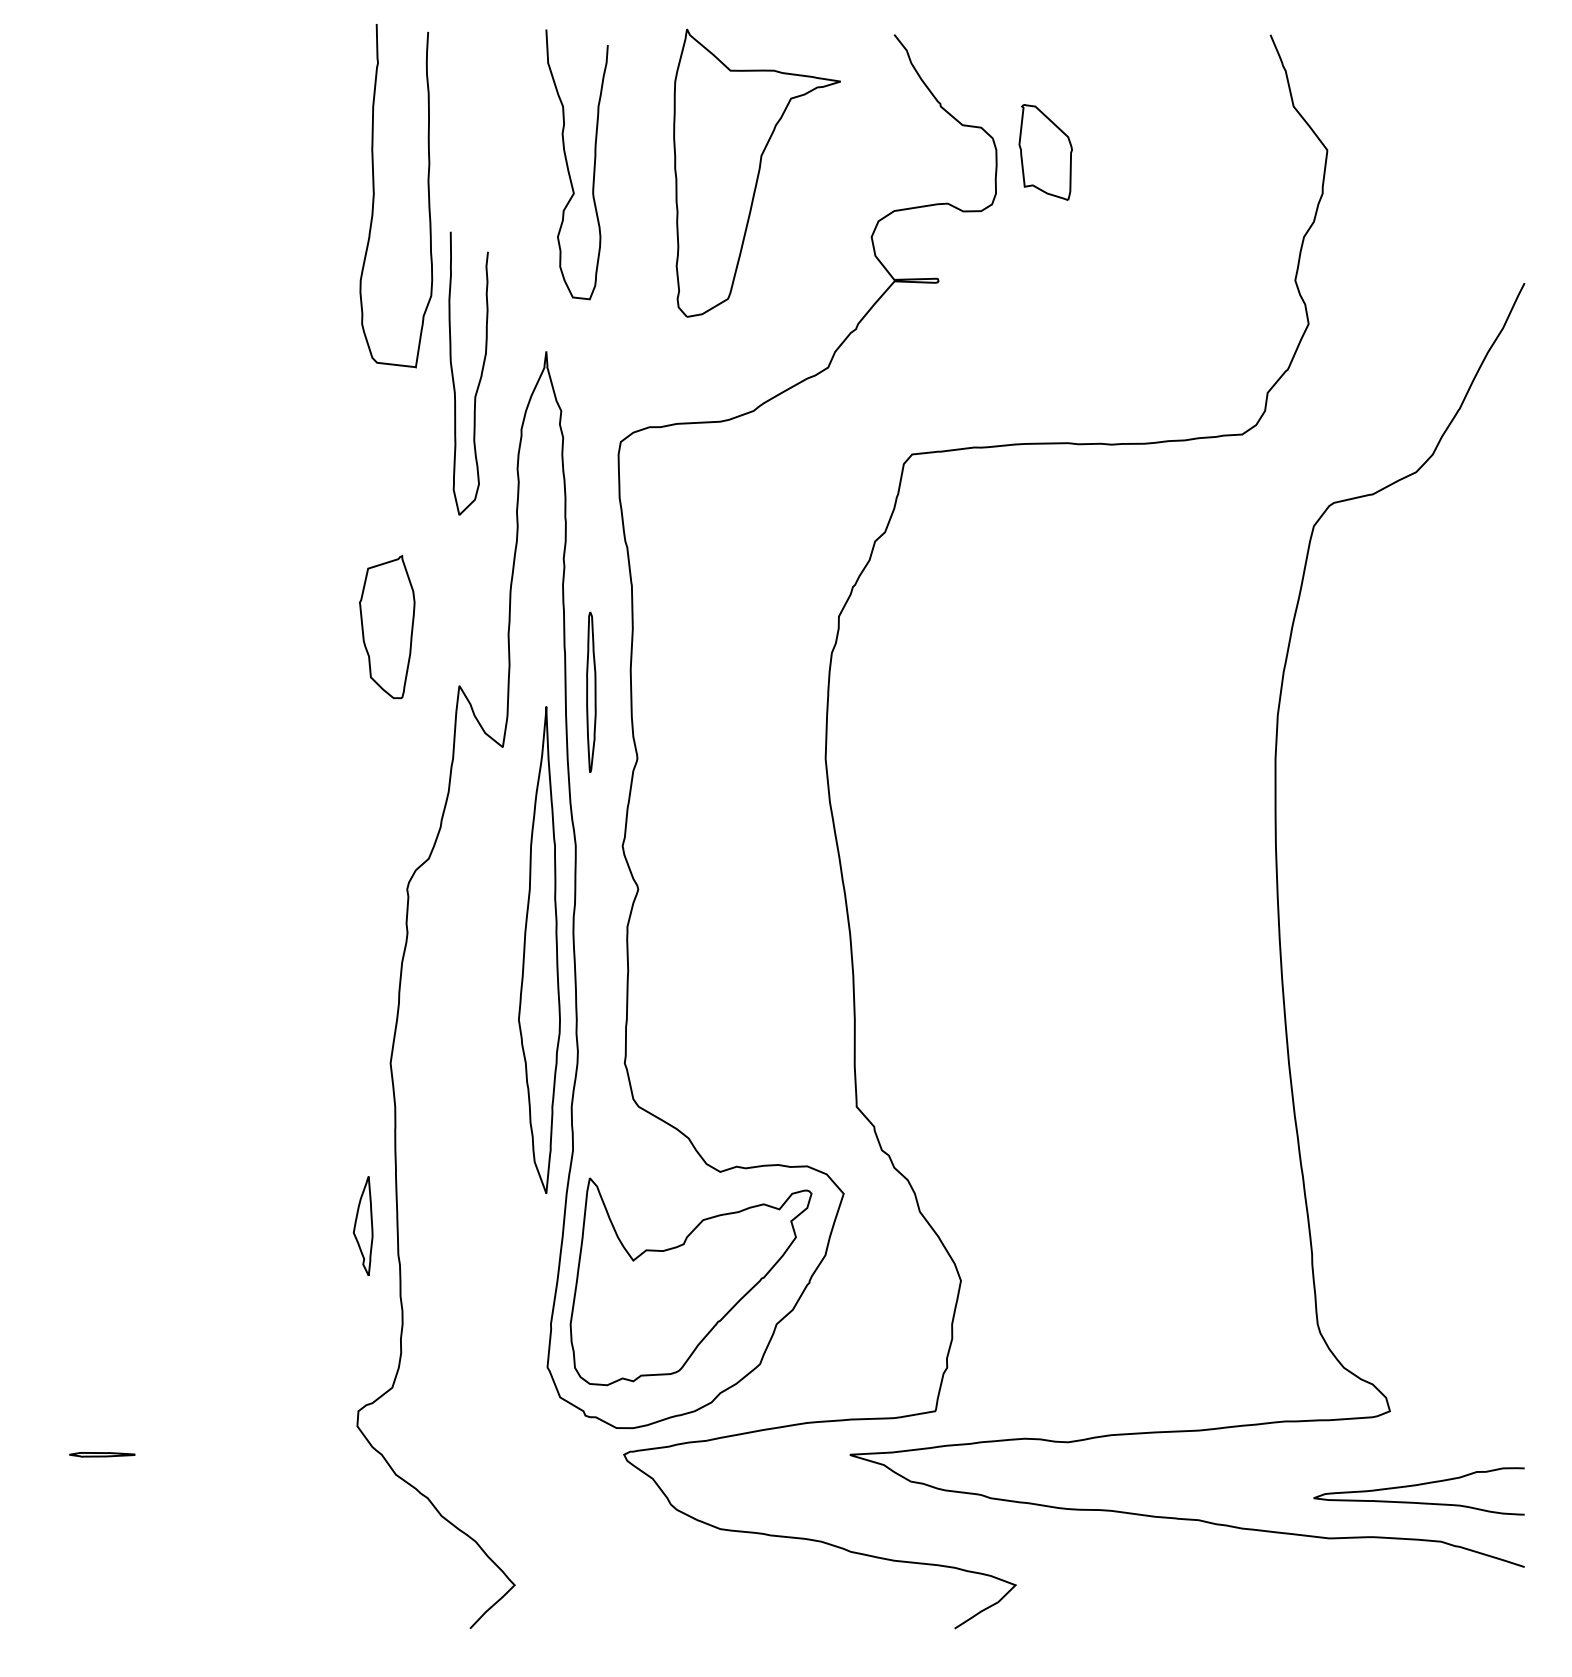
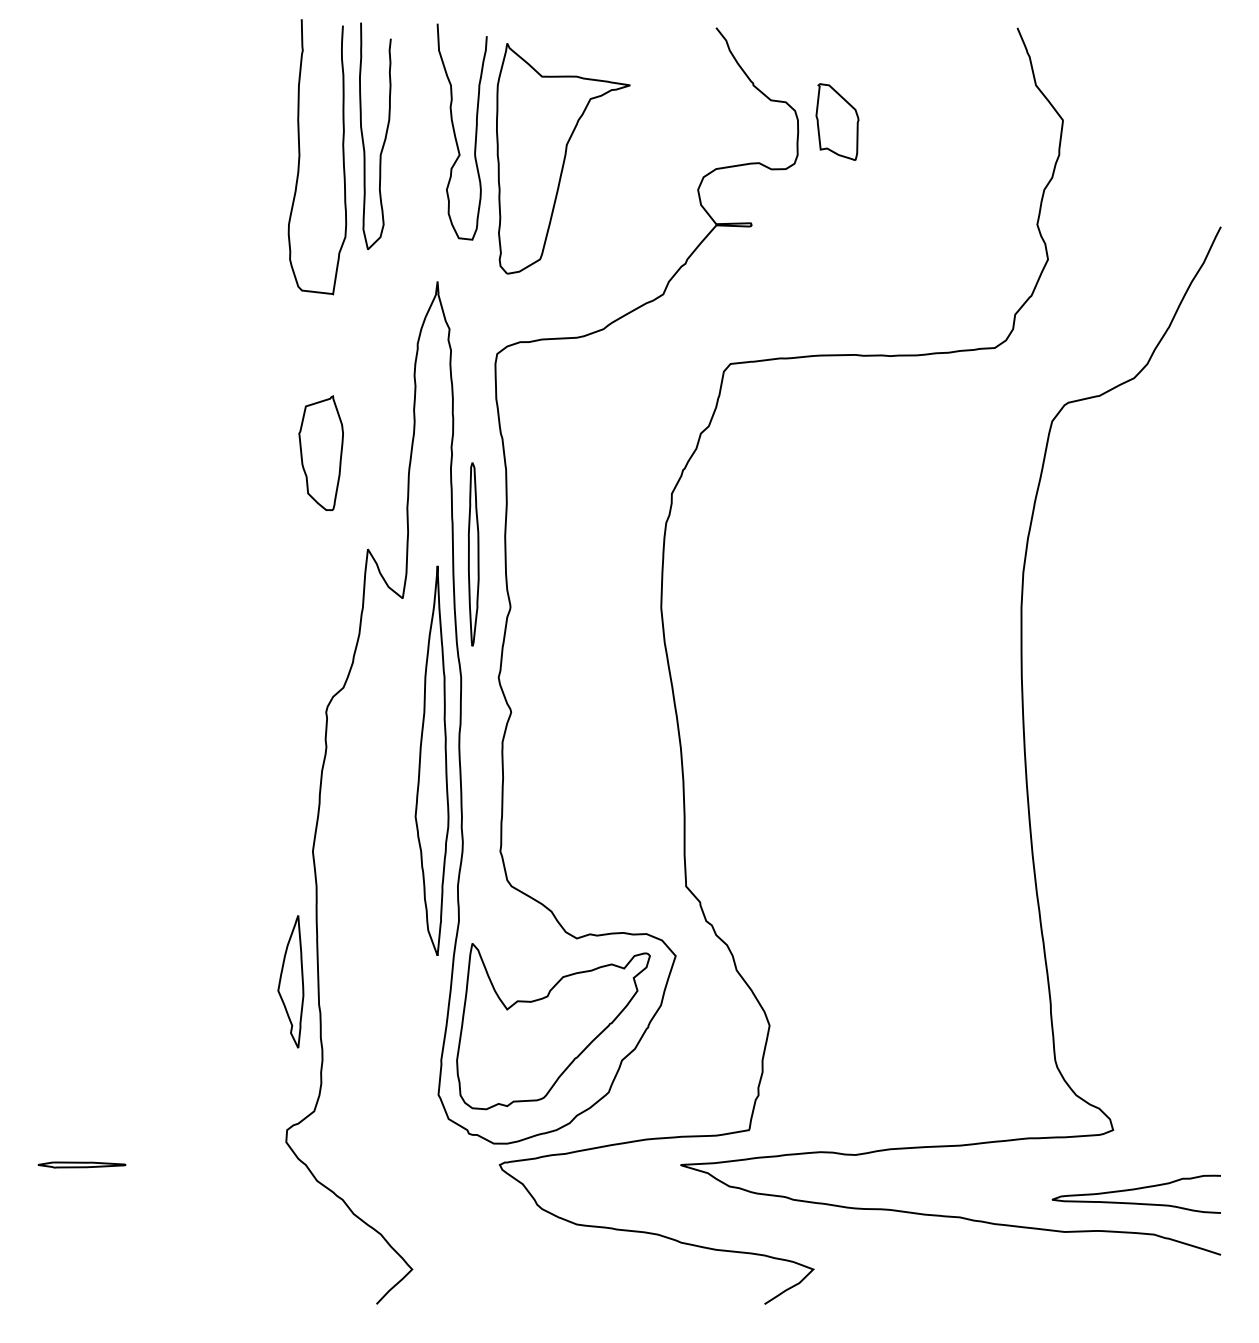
part: (757, 172) -> (563, 158), moved
curve: (480, 375) -> (384, 137), moved
part: (386, 626) -> (320, 452), moved
part: (591, 692) -> (473, 554), size x1.43
part: (362, 1225) -> (290, 981), size x1.67
part: (101, 1454) -> (81, 1164), size x1.67

